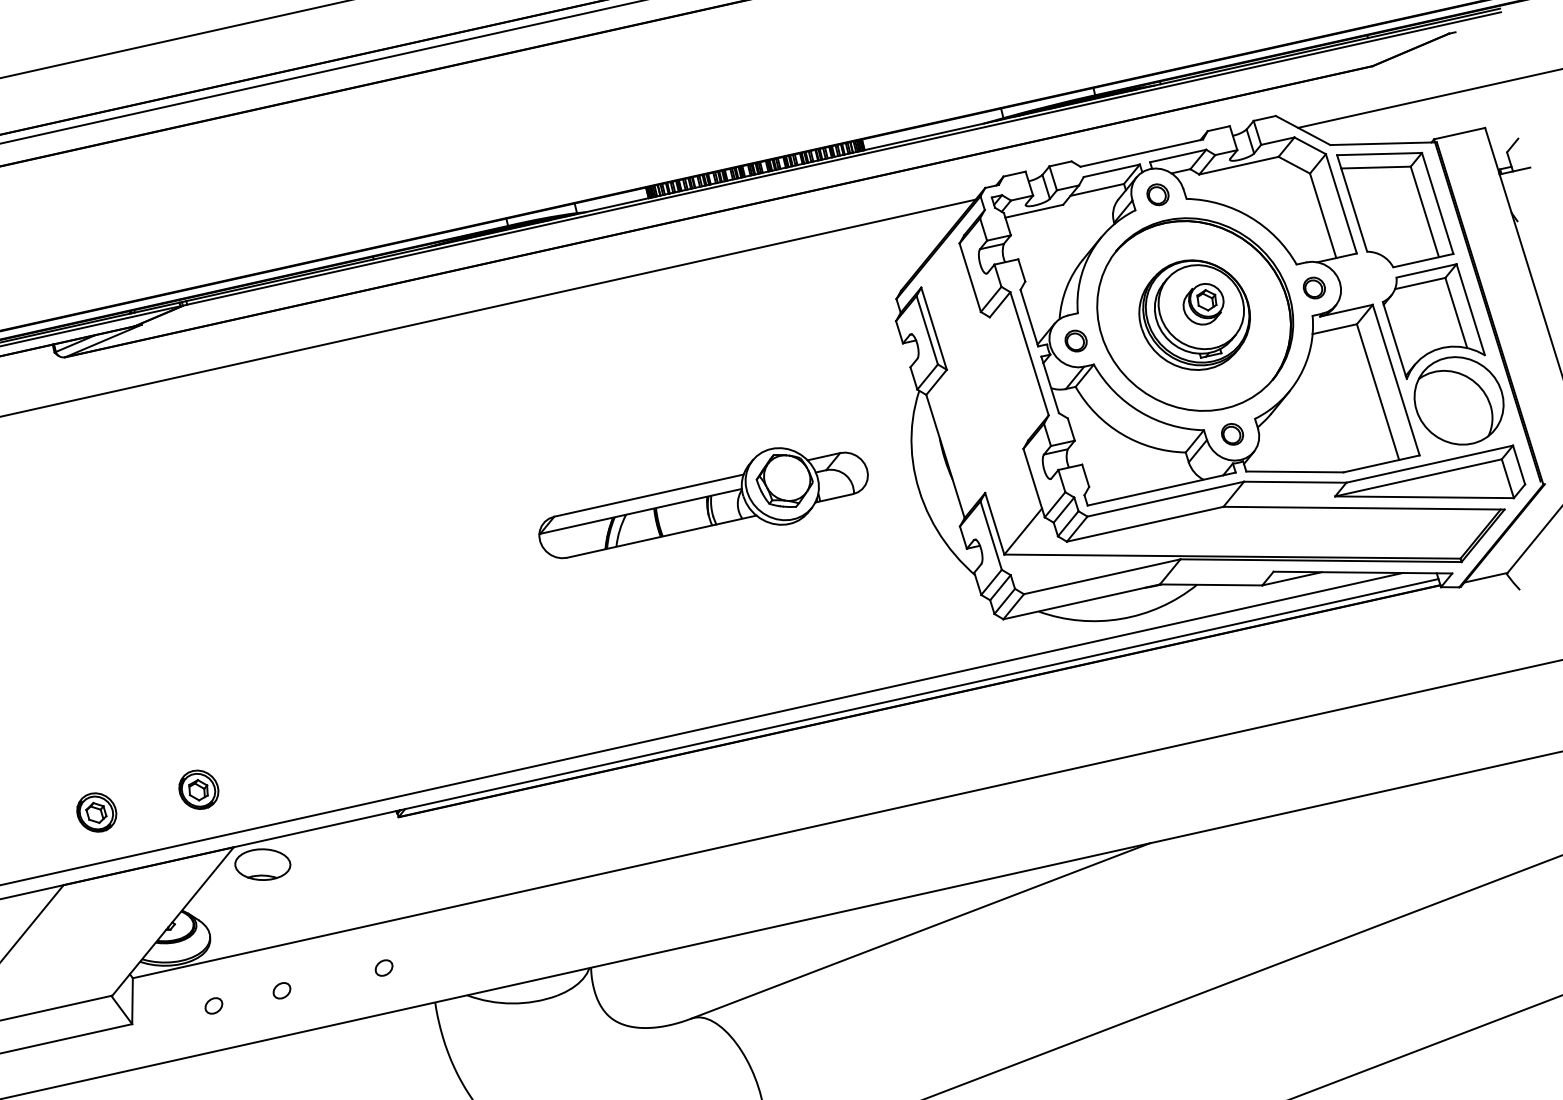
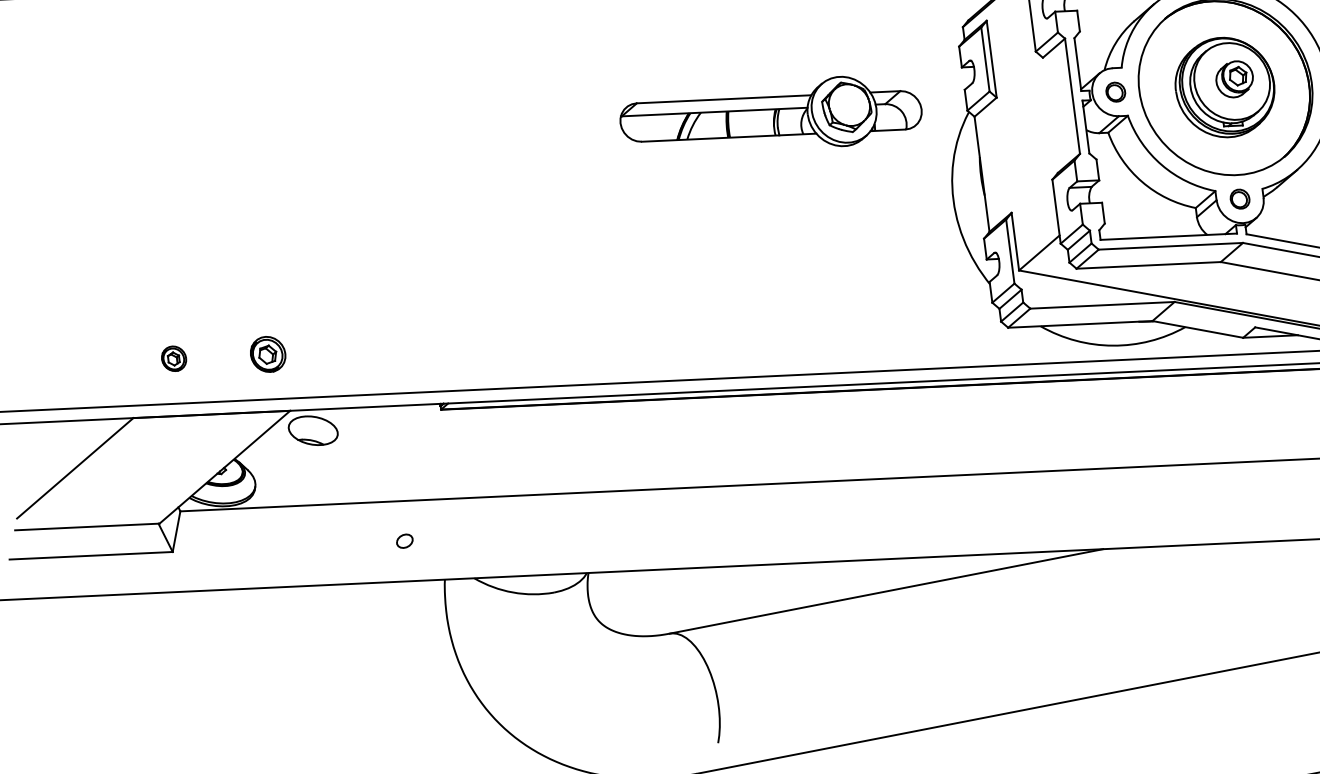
part: (703, 503) -> (771, 114), moved
part: (96, 812) -> (173, 358), size x0.7
part: (281, 990) -> (310, 545), removed
part: (213, 1005) -> (247, 548), removed

